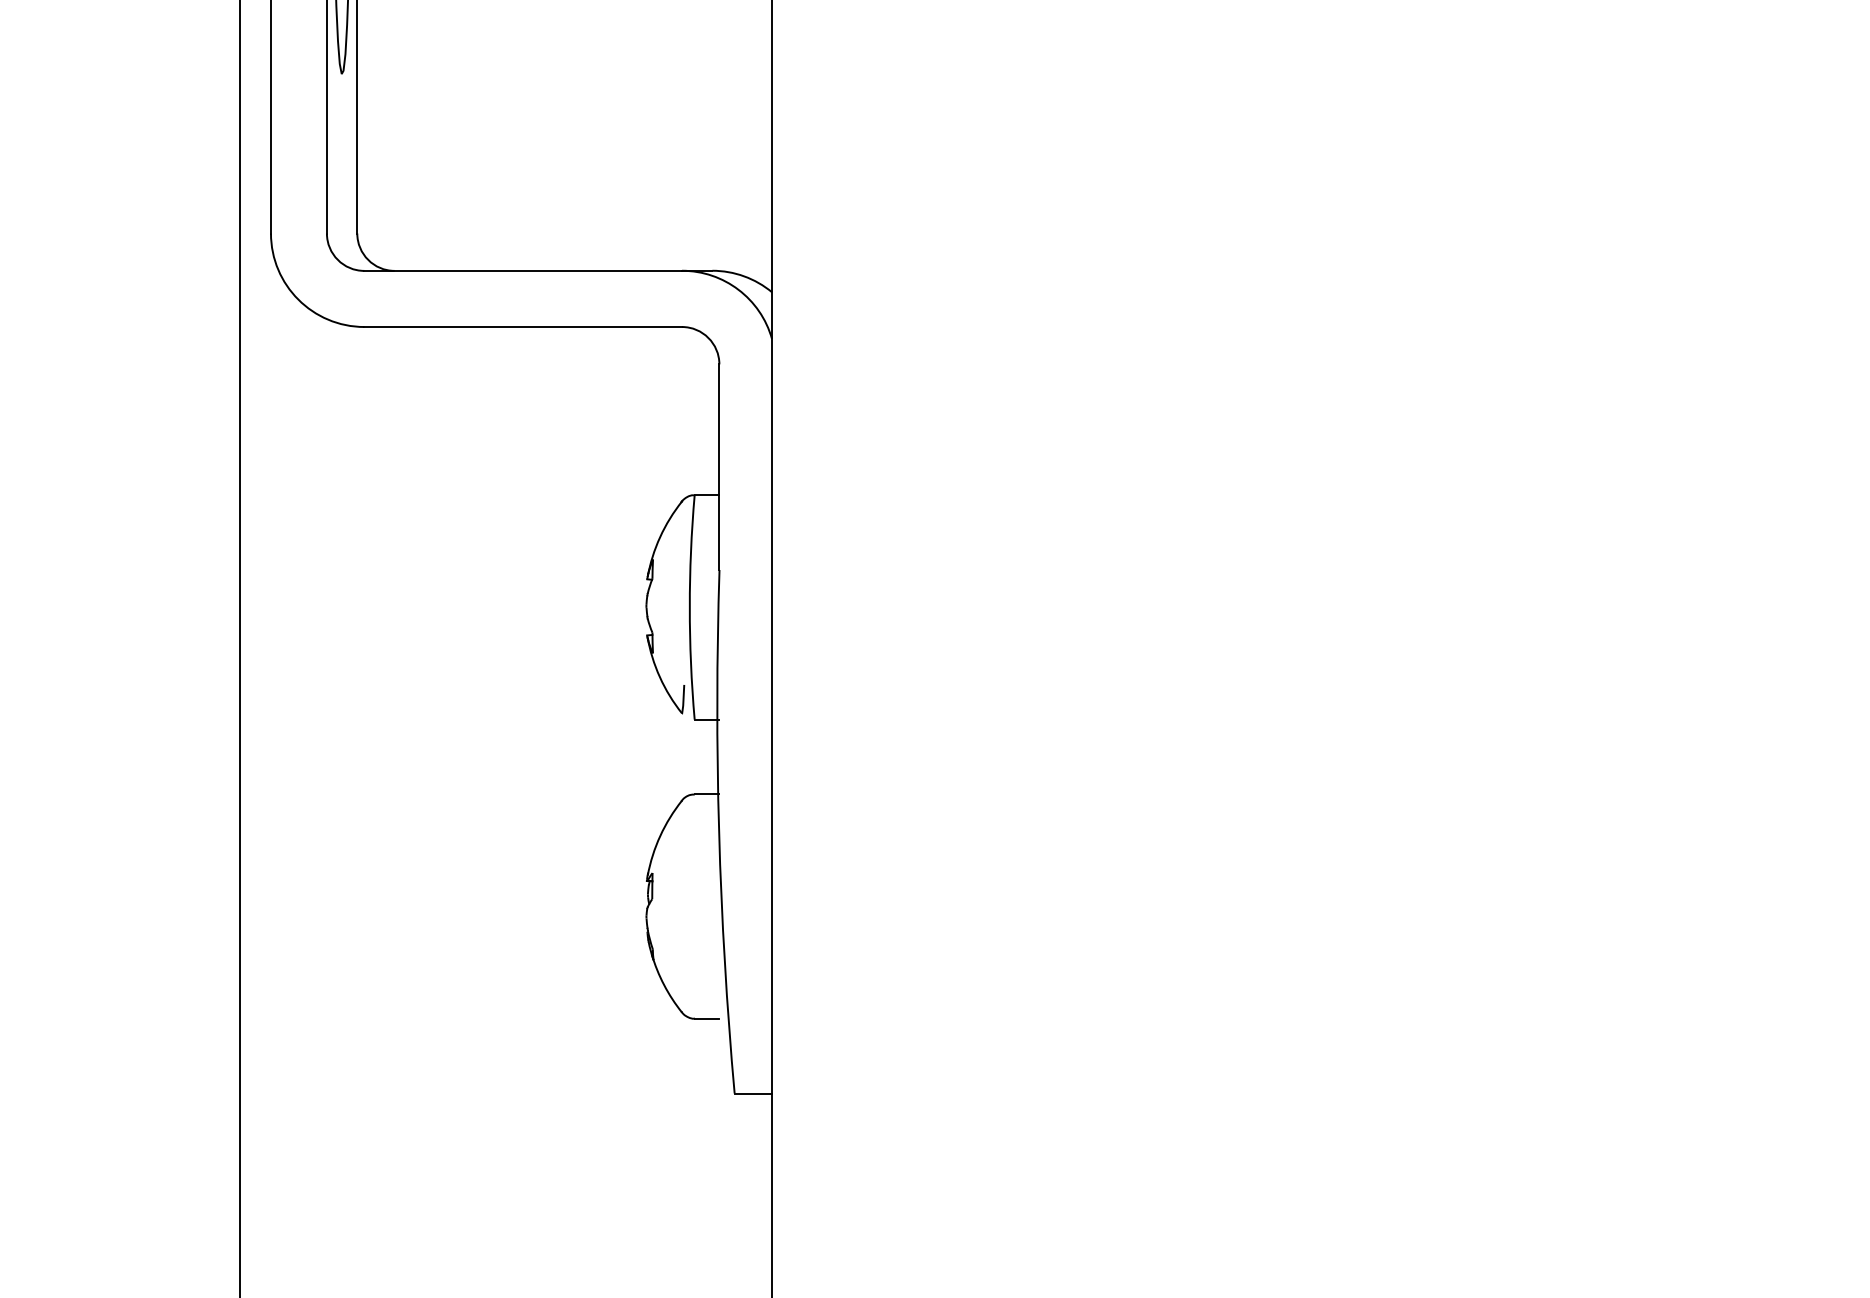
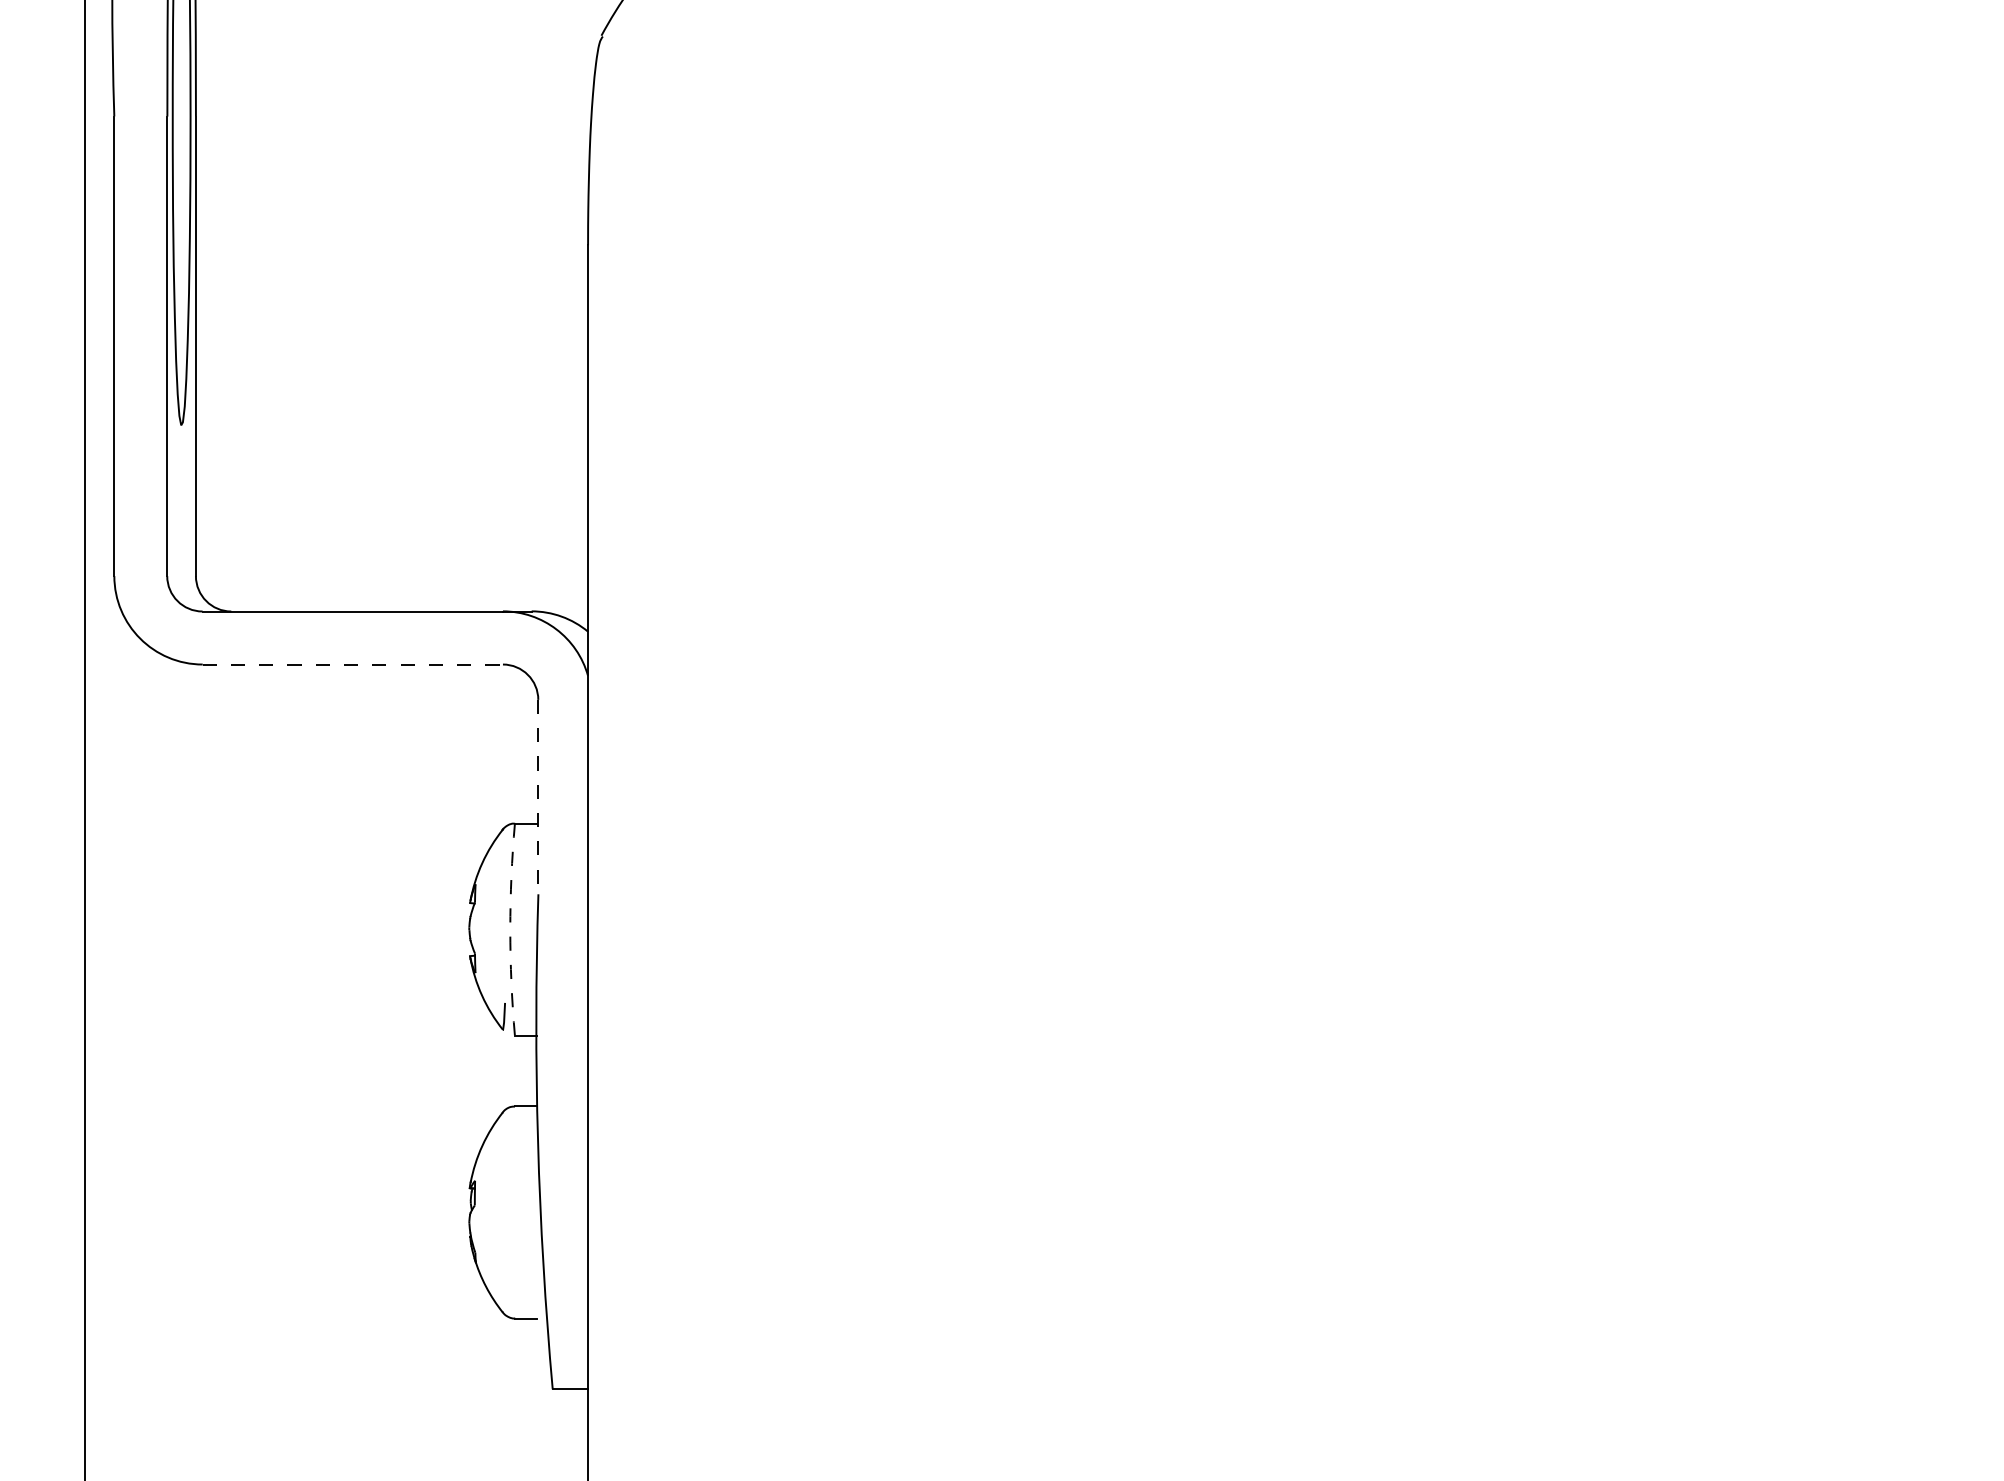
line: (523, 326) -> (353, 664), solid -> dashed
line: (719, 467) -> (538, 797), solid -> dashed
arc: (689, 607) -> (510, 929), solid -> dashed

